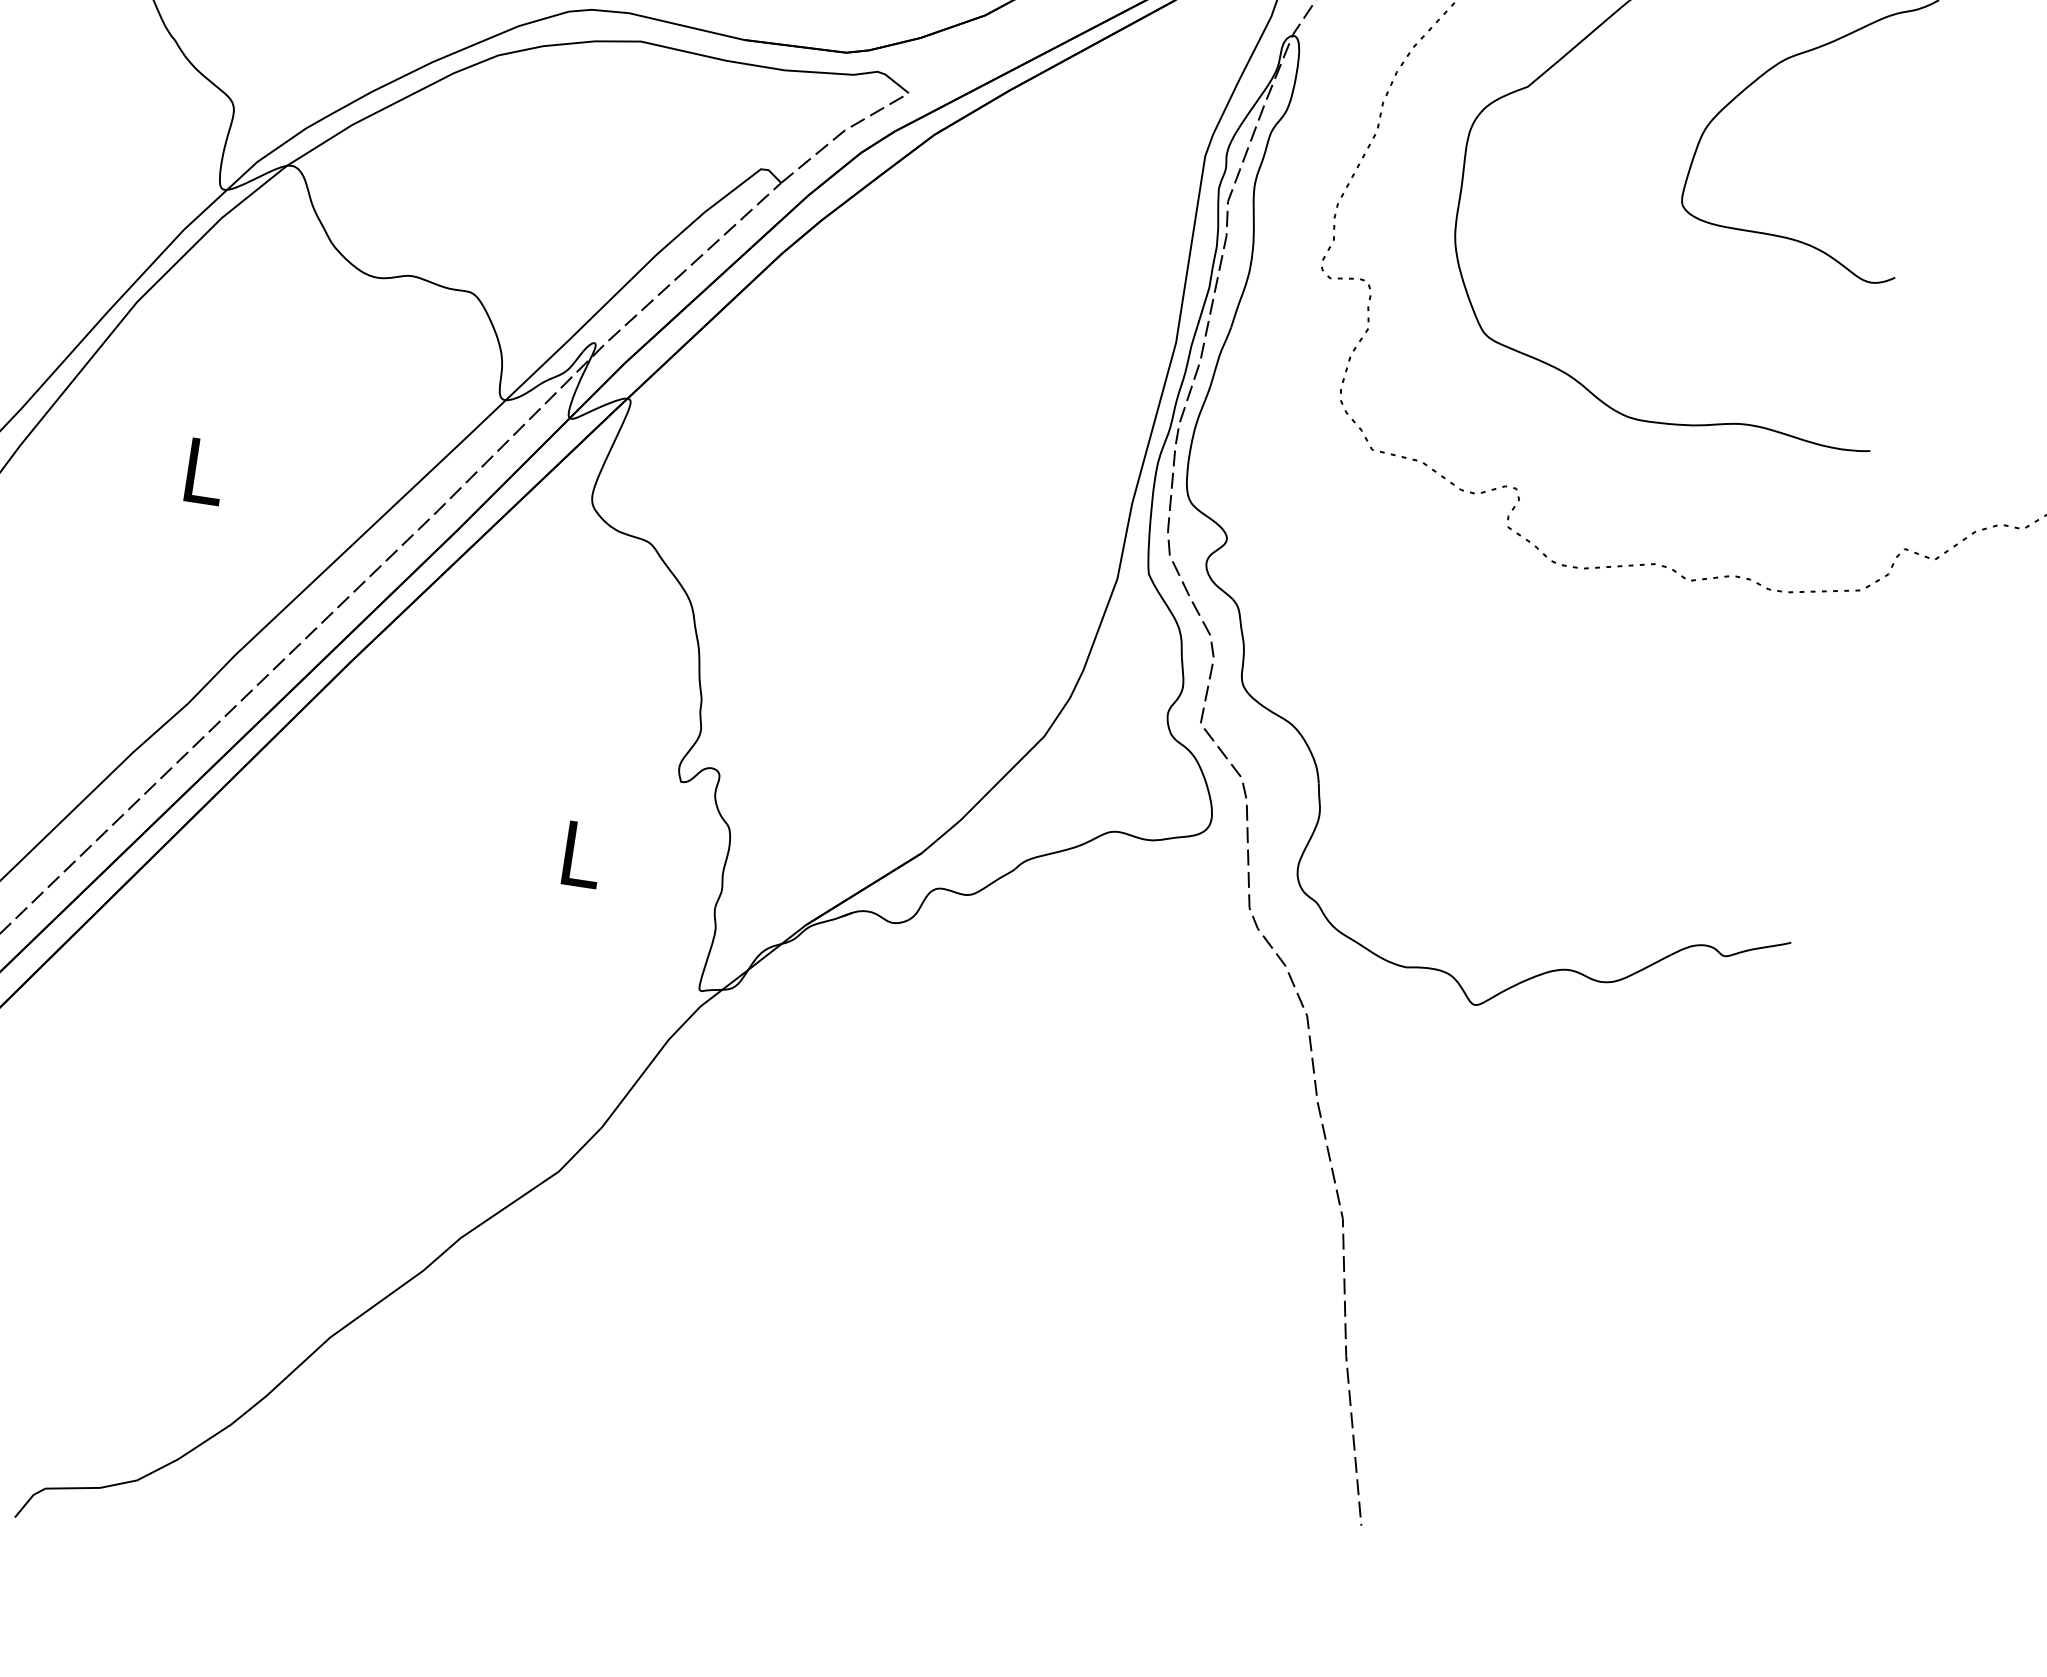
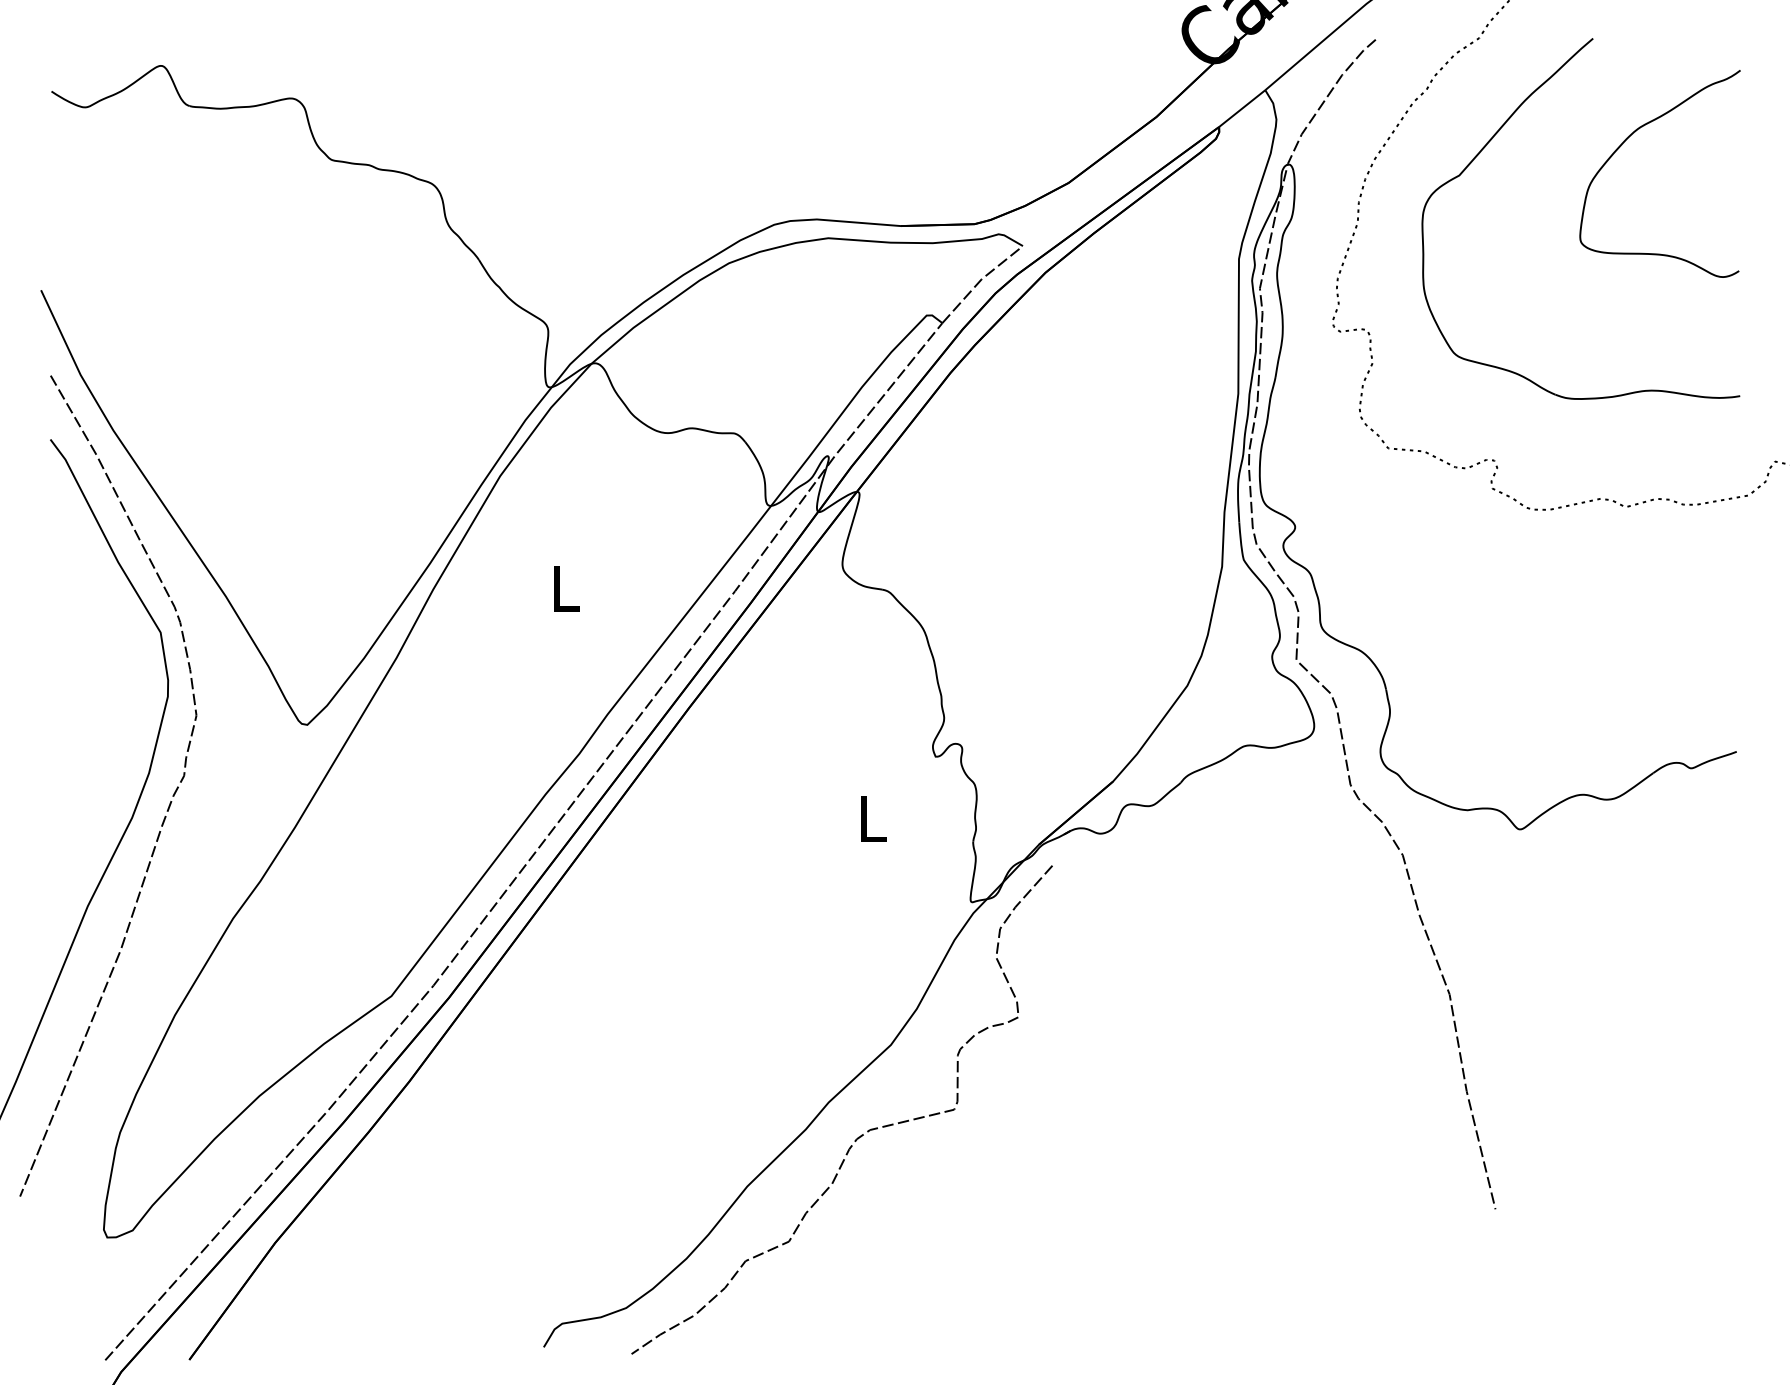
curve: (494, 1291) -> (858, 1136), added

